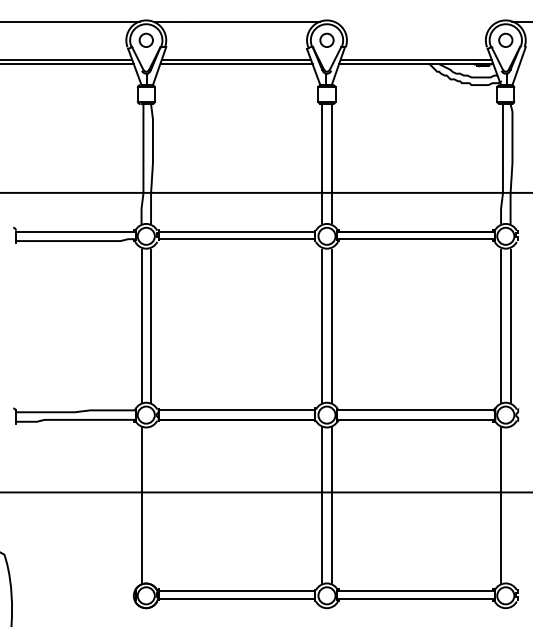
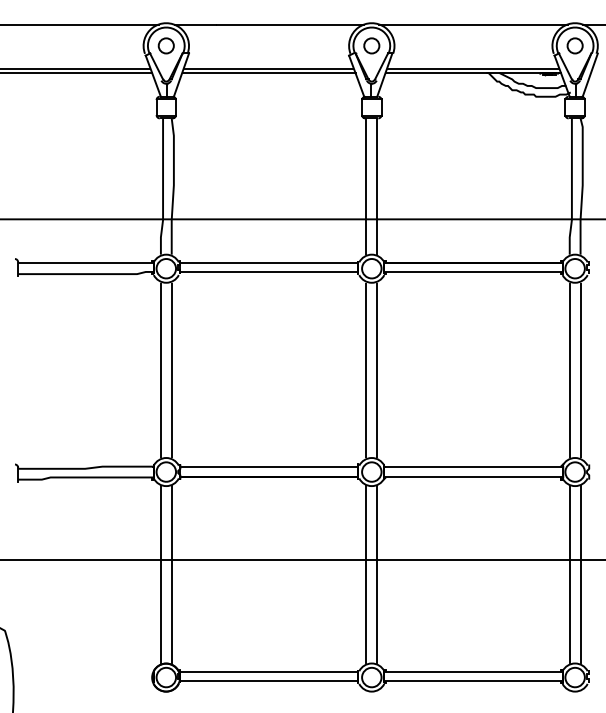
line: (416, 22) -> (473, 25), added
line: (151, 505) -> (172, 574), added
line: (510, 505) -> (580, 574), added

